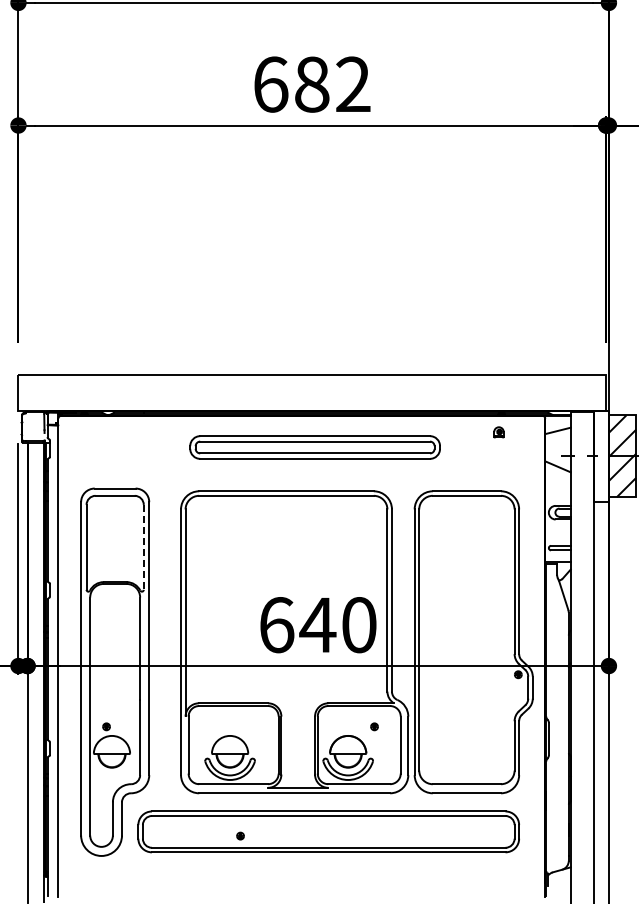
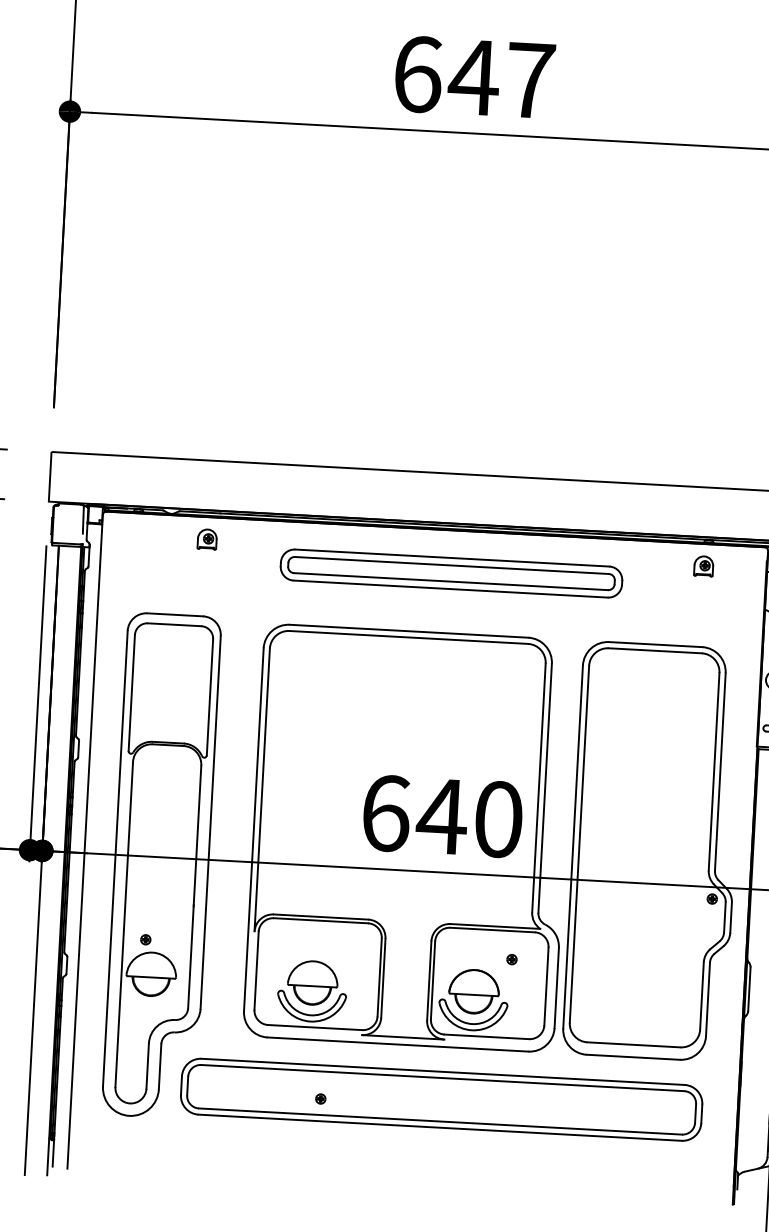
text: (331, 84) -> (500, 78), 682 -> 647
part: (135, 432) -> (207, 539), added
part: (498, 432) -> (703, 566), size x1.43
line: (143, 547) -> (209, 697), dashed -> solid

